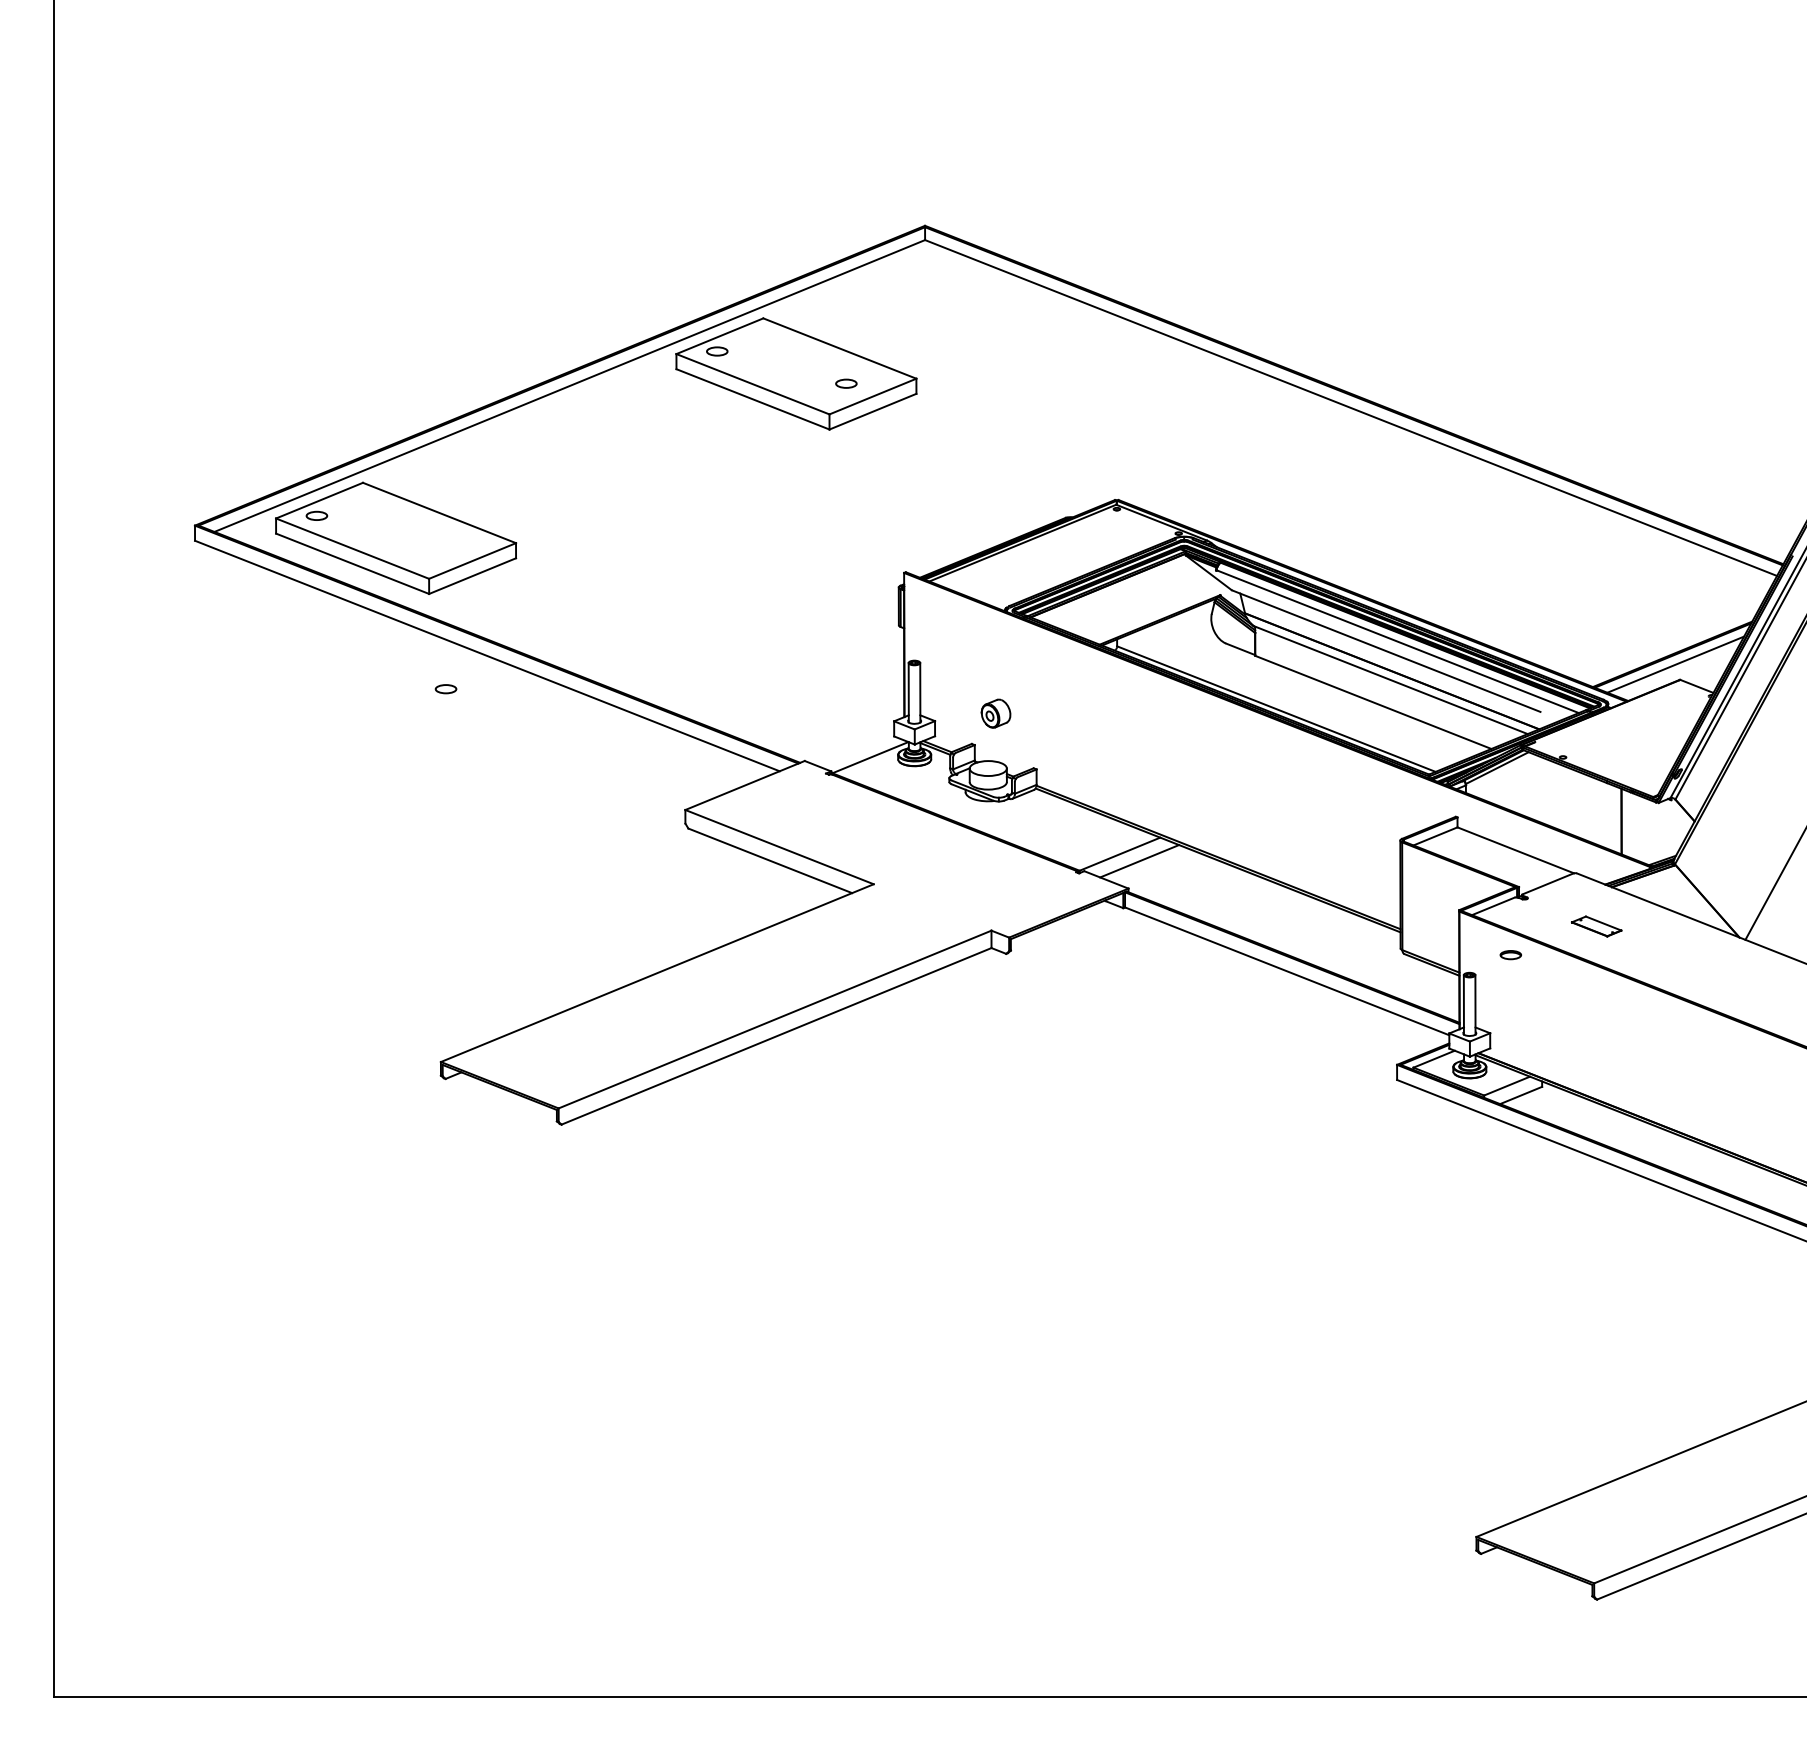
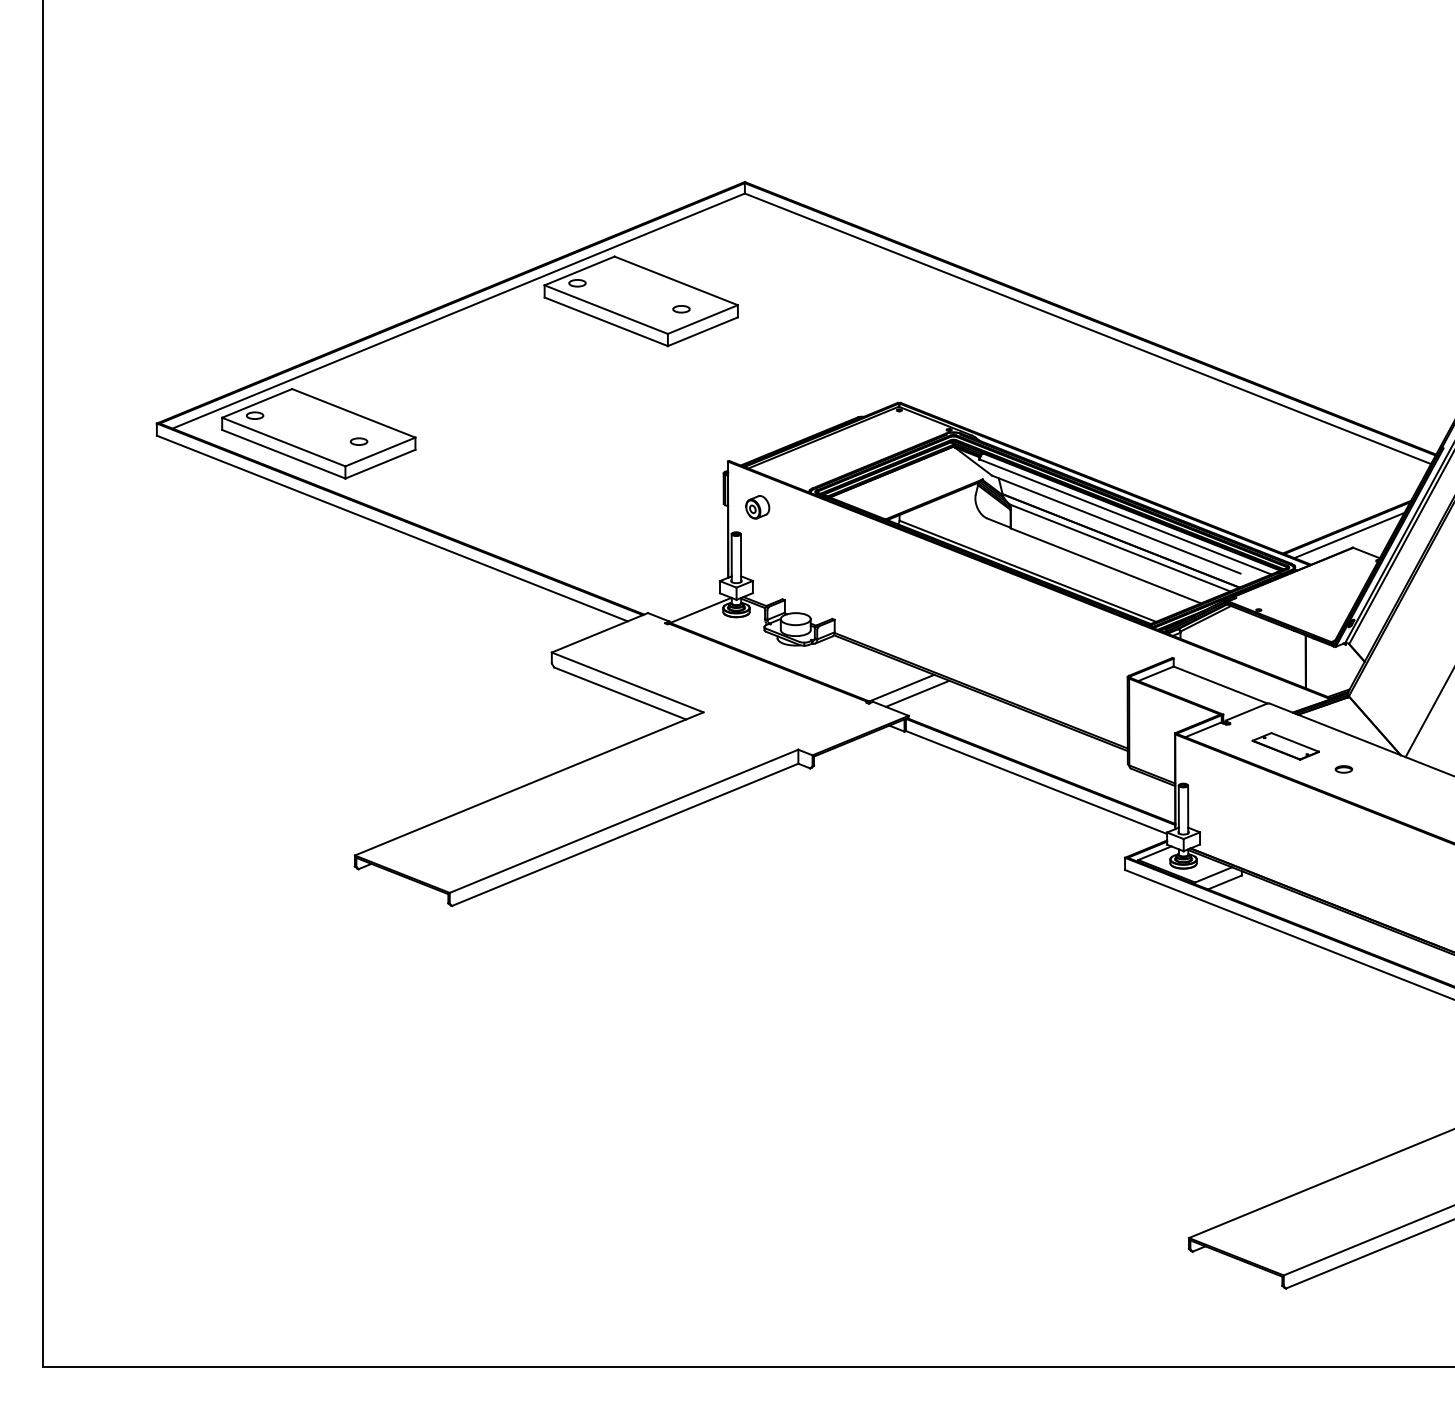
part: (445, 689) -> (358, 441), moved
part: (995, 713) -> (757, 507), moved
part: (1596, 926) -> (1285, 746), size x1.67
part: (1510, 955) -> (1343, 769), moved

